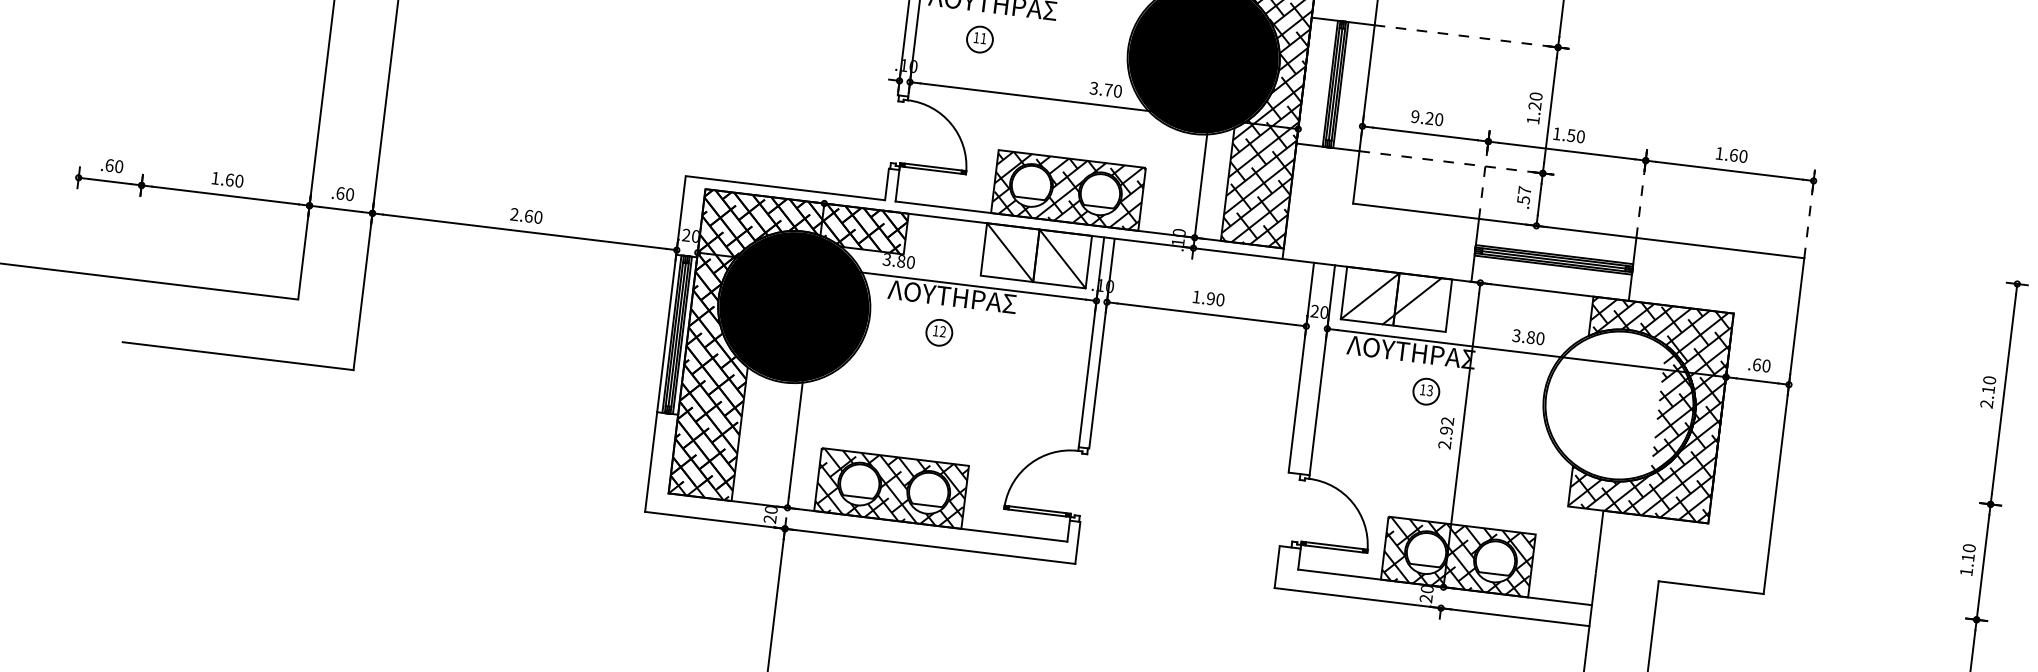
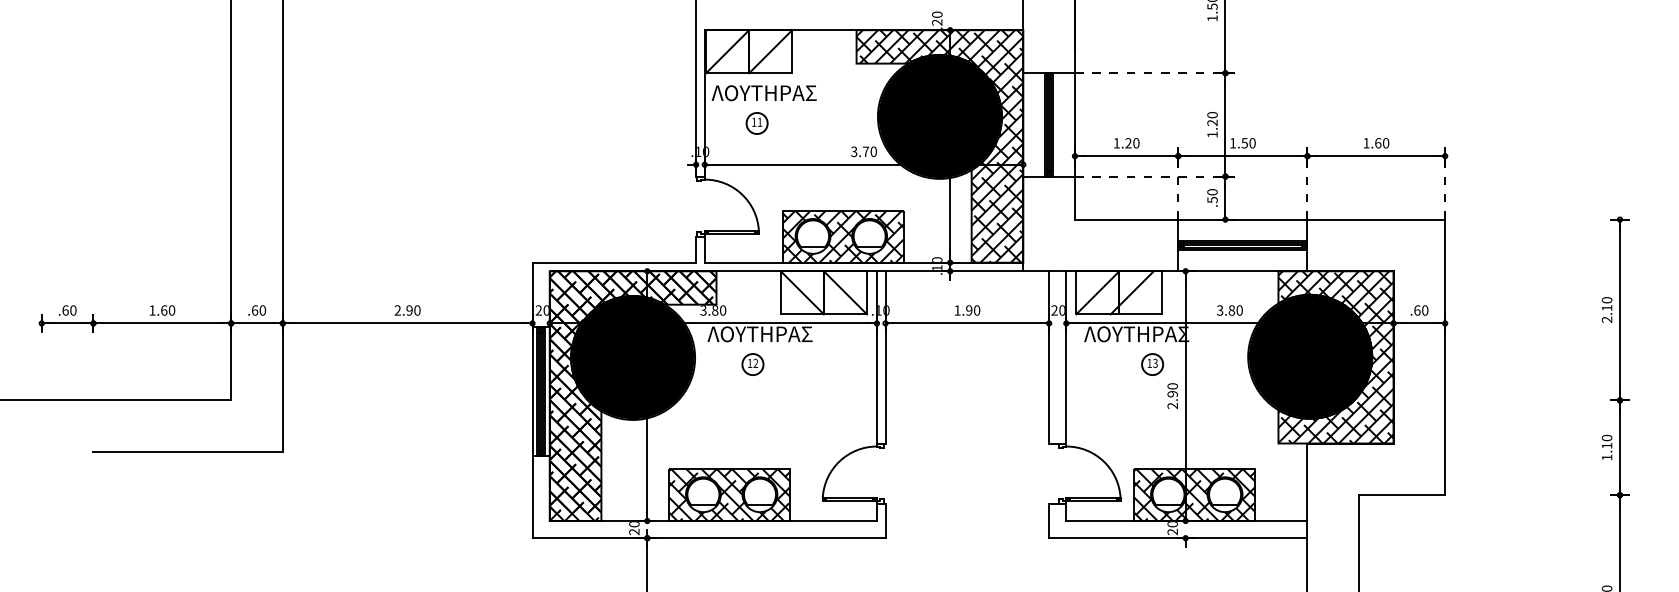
text: (1414, 116) -> (1116, 143), 9.20 -> 1.20
text: (1524, 190) -> (1212, 192), .57 -> .50
text: (528, 216) -> (409, 310), 2.60 -> 2.90
fill: (1618, 405) -> (1309, 356), added
text: (1447, 421) -> (1172, 386), 2.92 -> 2.90

